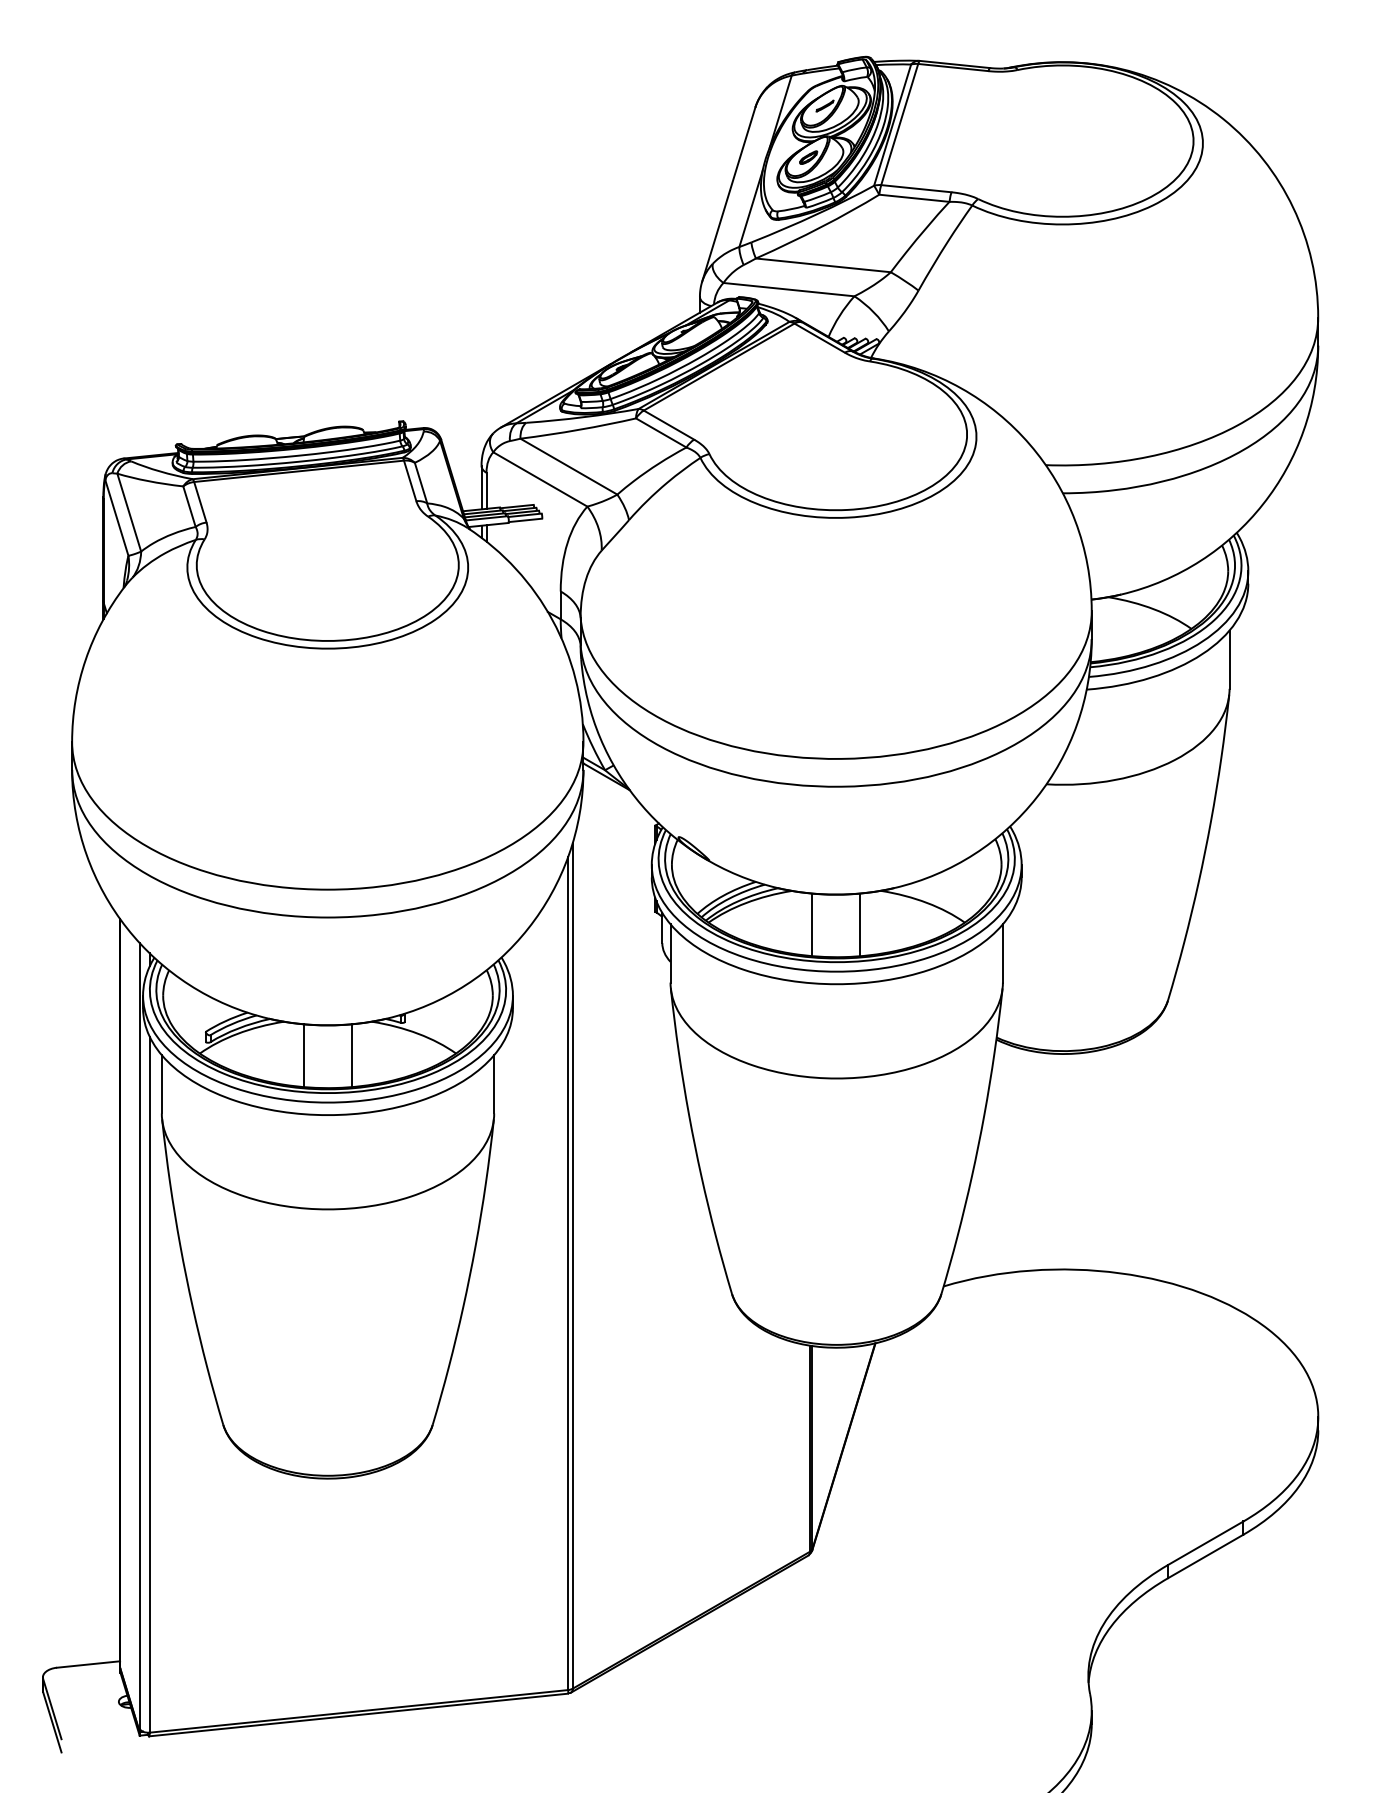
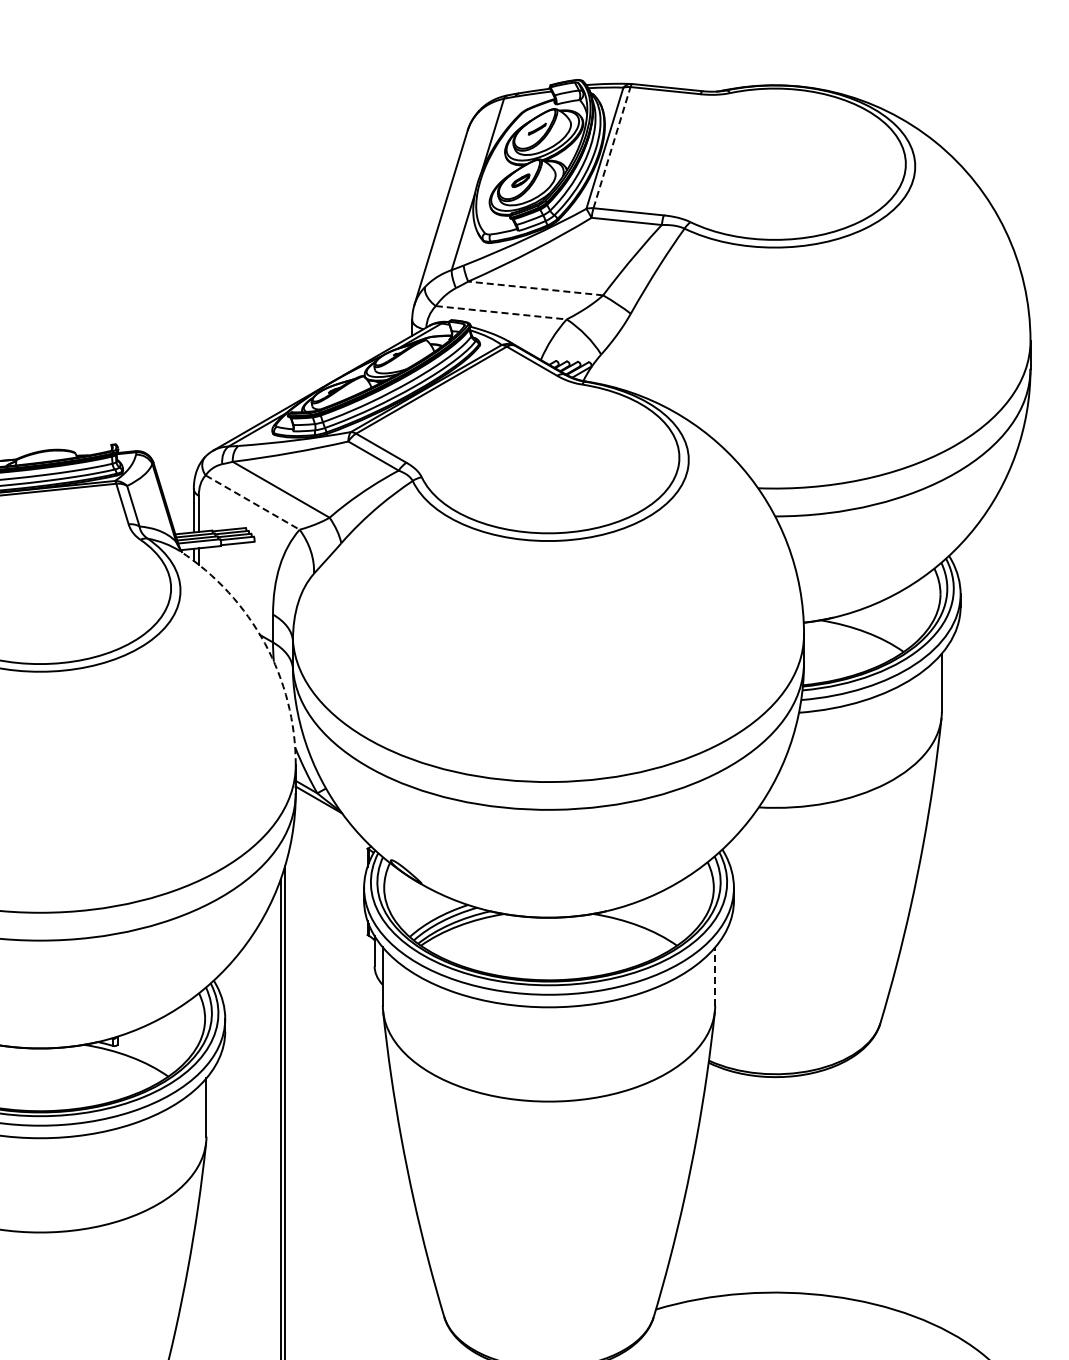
line: (899, 124) -> (611, 147), solid -> dashed
line: (823, 265) -> (535, 288), solid -> dashed
line: (789, 289) -> (501, 312), solid -> dashed
line: (540, 479) -> (252, 502), solid -> dashed
arc: (552, 620) -> (264, 643), solid -> dashed
line: (812, 924) -> (524, 947), removed
line: (859, 924) -> (571, 947), removed
line: (1002, 952) -> (714, 975), solid -> dashed
line: (303, 1055) -> (15, 1078), removed
line: (351, 1055) -> (63, 1078), removed

